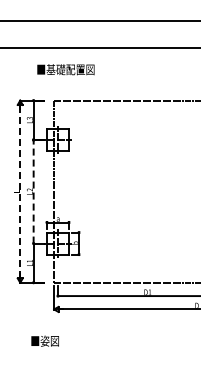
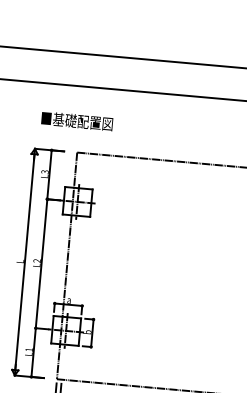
text: (65, 69) -> (76, 121), moved
line: (20, 191) -> (25, 261), dashed -> solid
line: (33, 191) -> (41, 263), dashed -> solid

